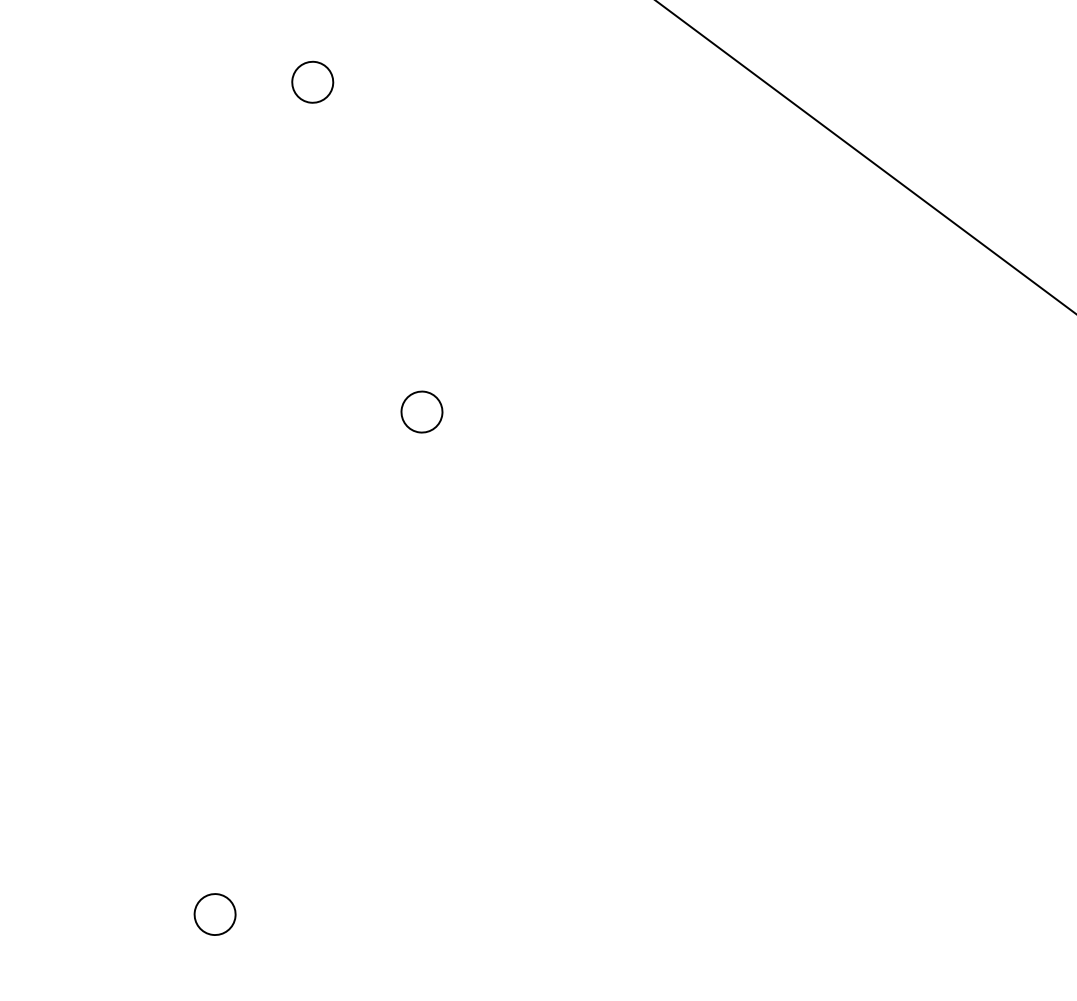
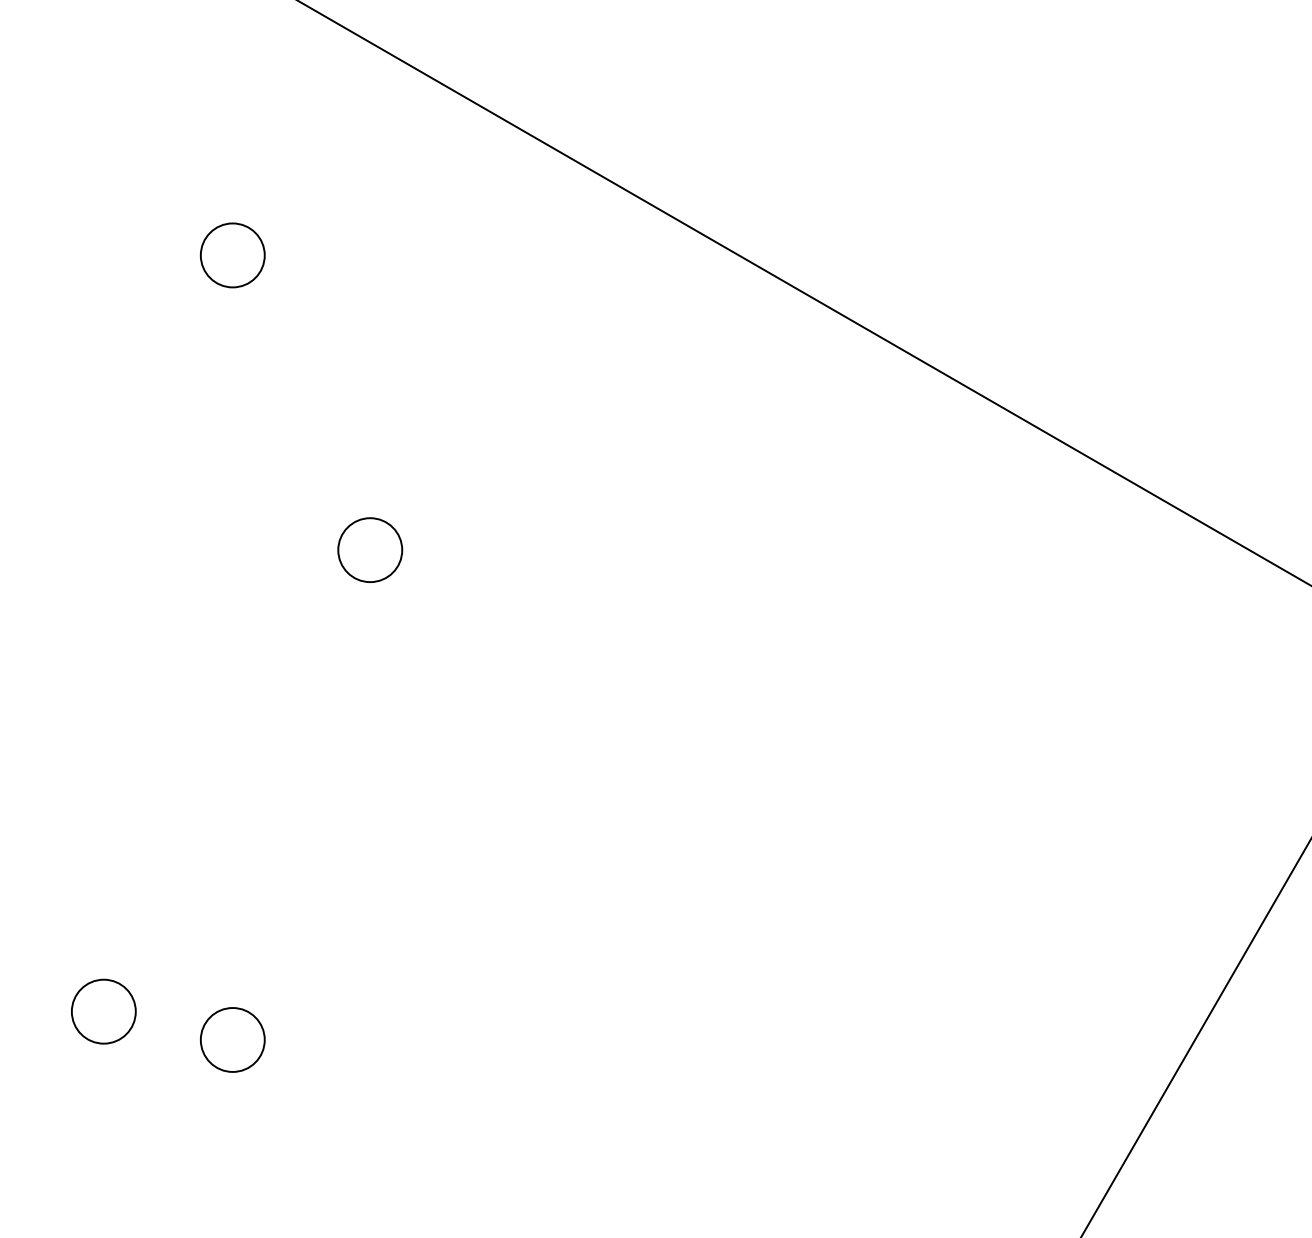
circle: (312, 82) -> (232, 255), size x1.67
circle: (422, 412) -> (370, 550), size x1.67
circle: (81, 868) -> (103, 1011), added
circle: (214, 913) -> (232, 1039), size x1.67

